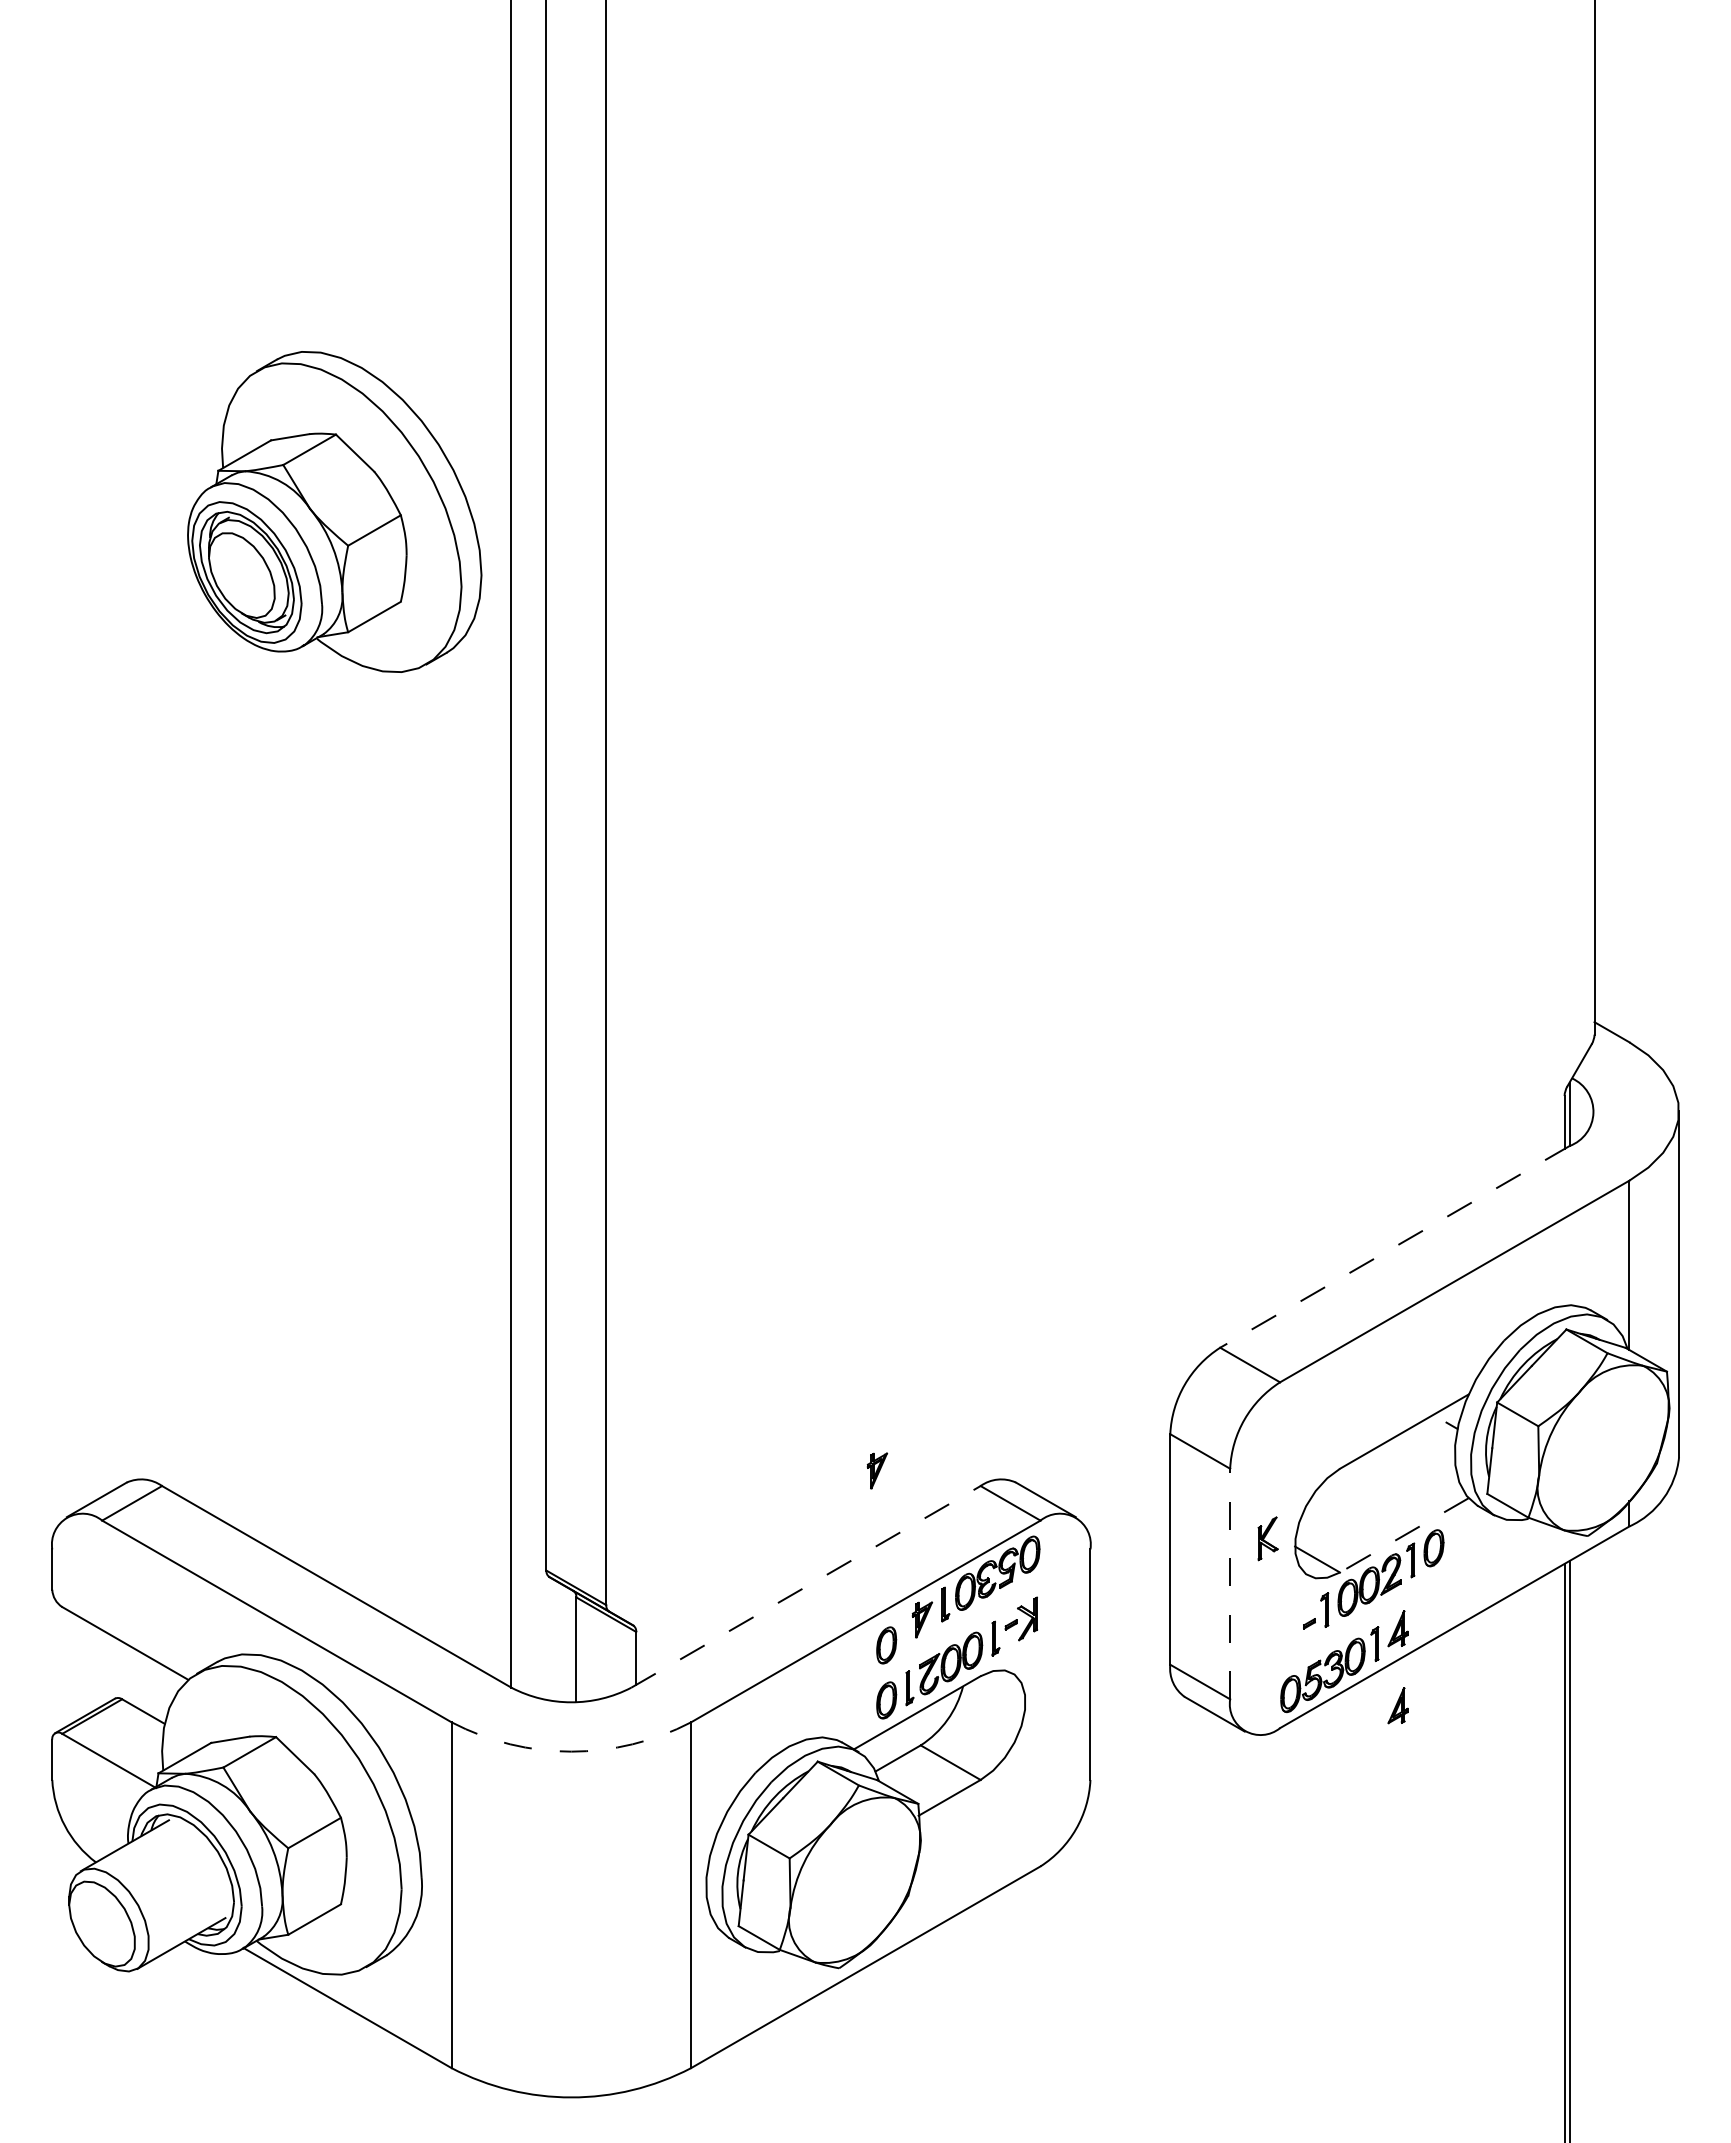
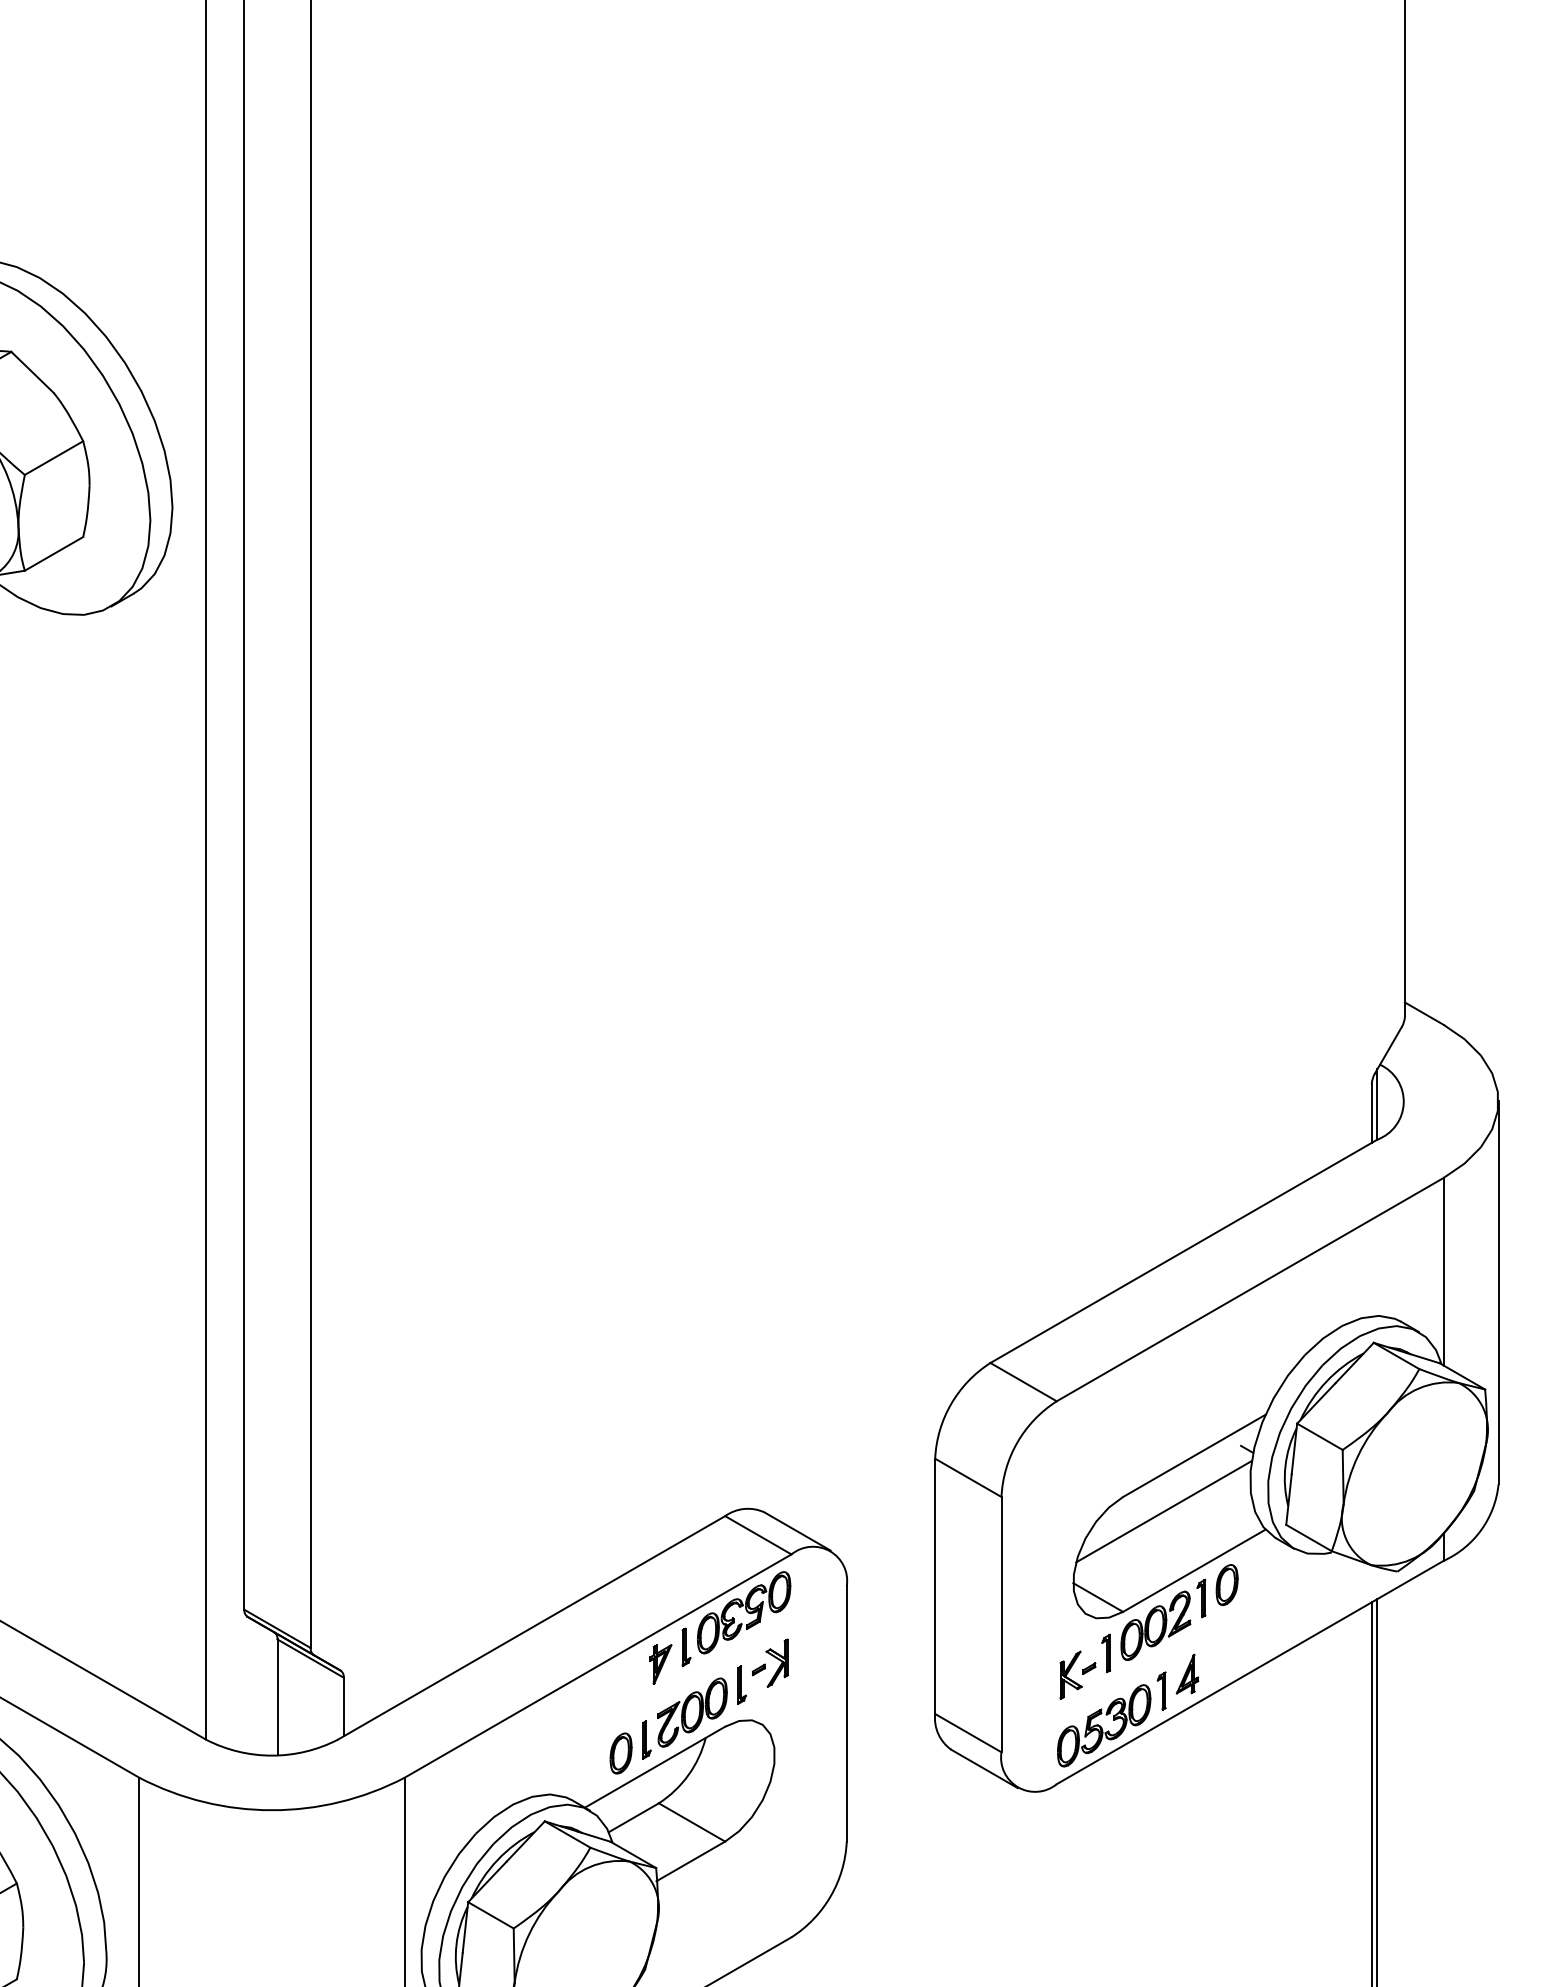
line: (1394, 1246) -> (1183, 1250), dashed -> solid
part: (877, 1470) -> (610, 1498), removed
line: (1376, 1481) -> (1163, 1511), added
line: (1403, 1535) -> (1193, 1570), dashed -> solid
part: (1267, 1538) -> (1070, 1674), moved
line: (1230, 1583) -> (1001, 1624), dashed -> solid
line: (805, 1586) -> (531, 1627), dashed -> solid
part: (886, 1645) -> (620, 1692), removed
part: (1397, 1705) -> (1186, 1759), removed
arc: (571, 1751) -> (272, 1810), dashed -> solid

